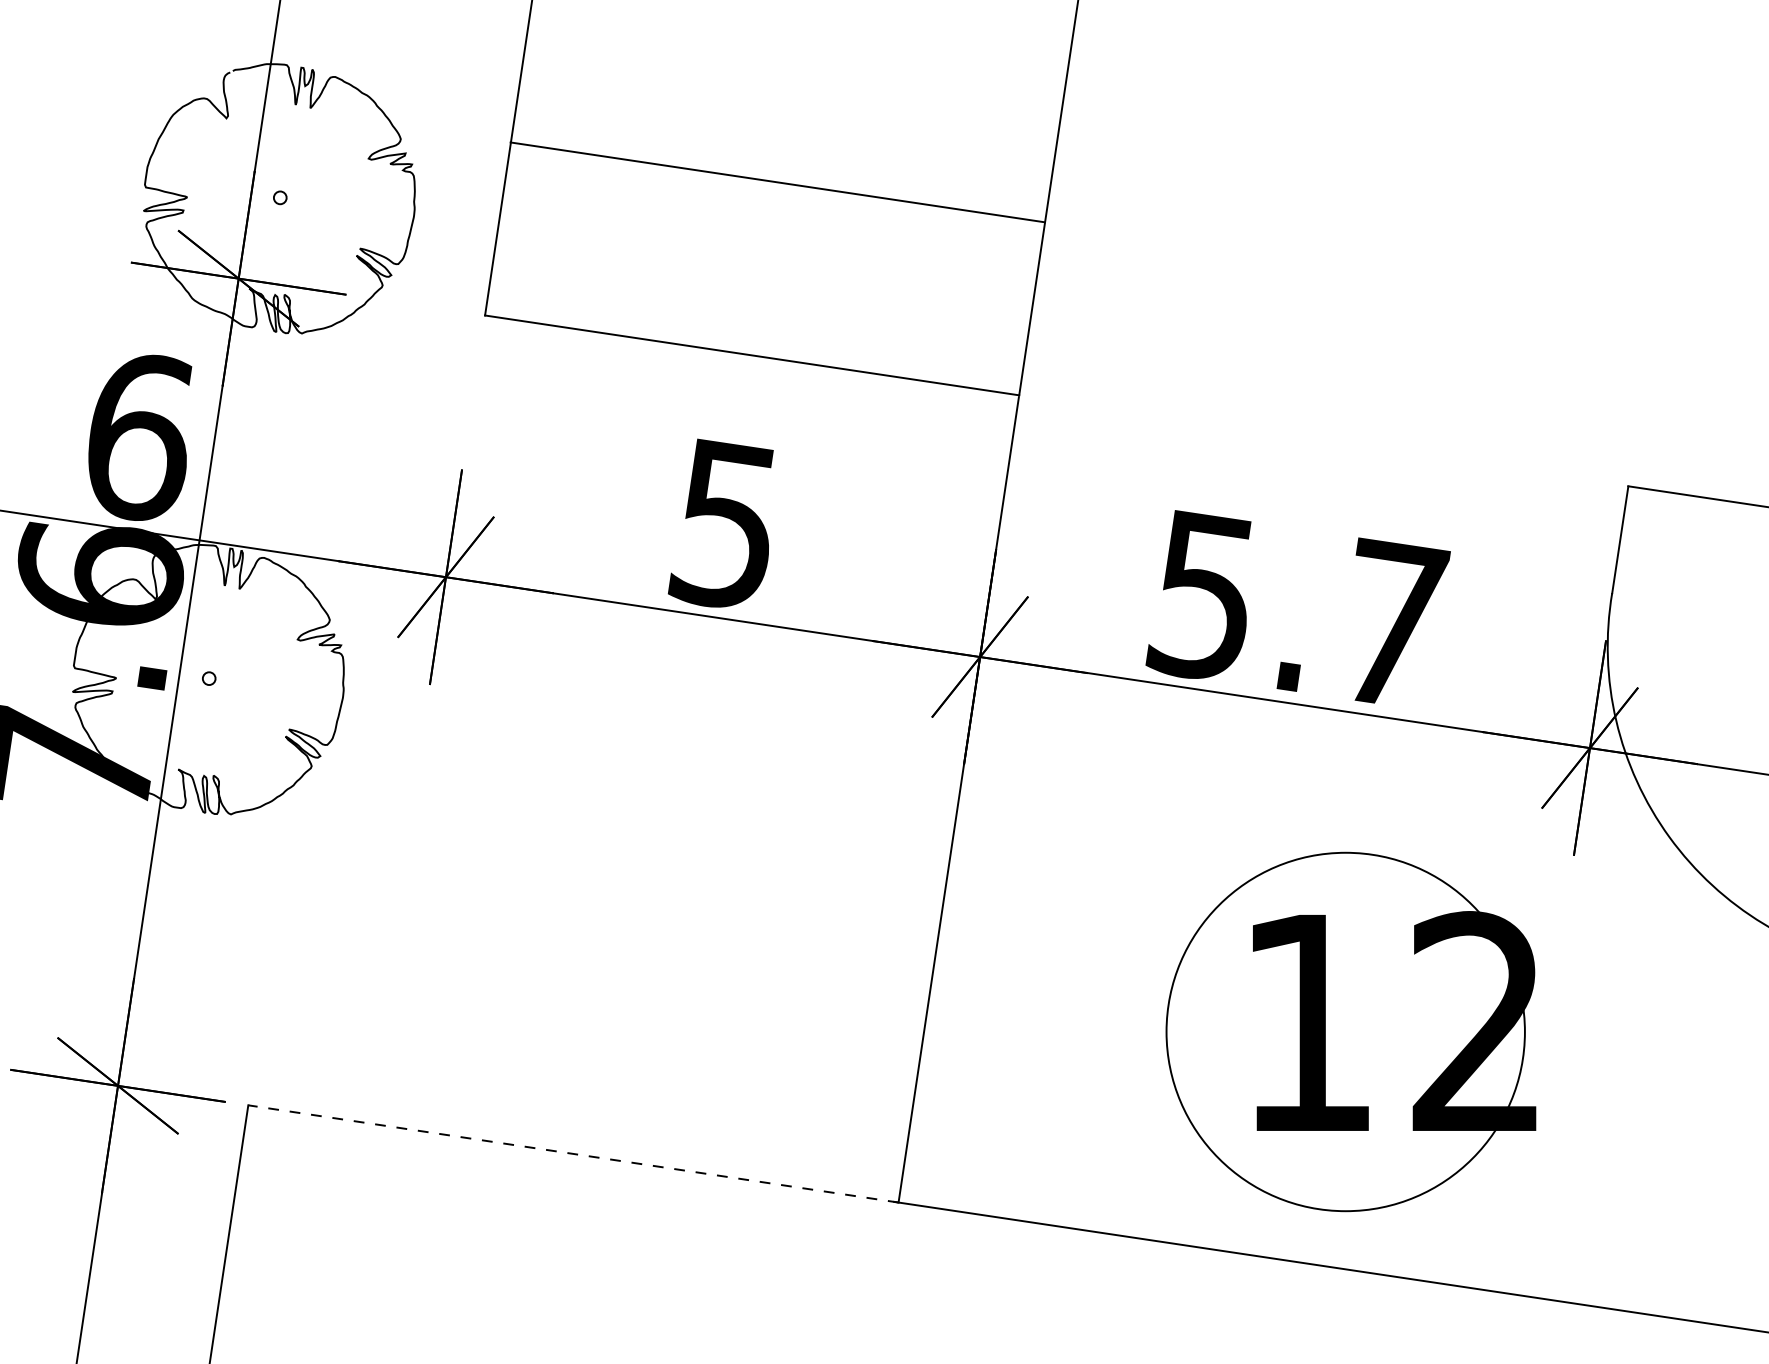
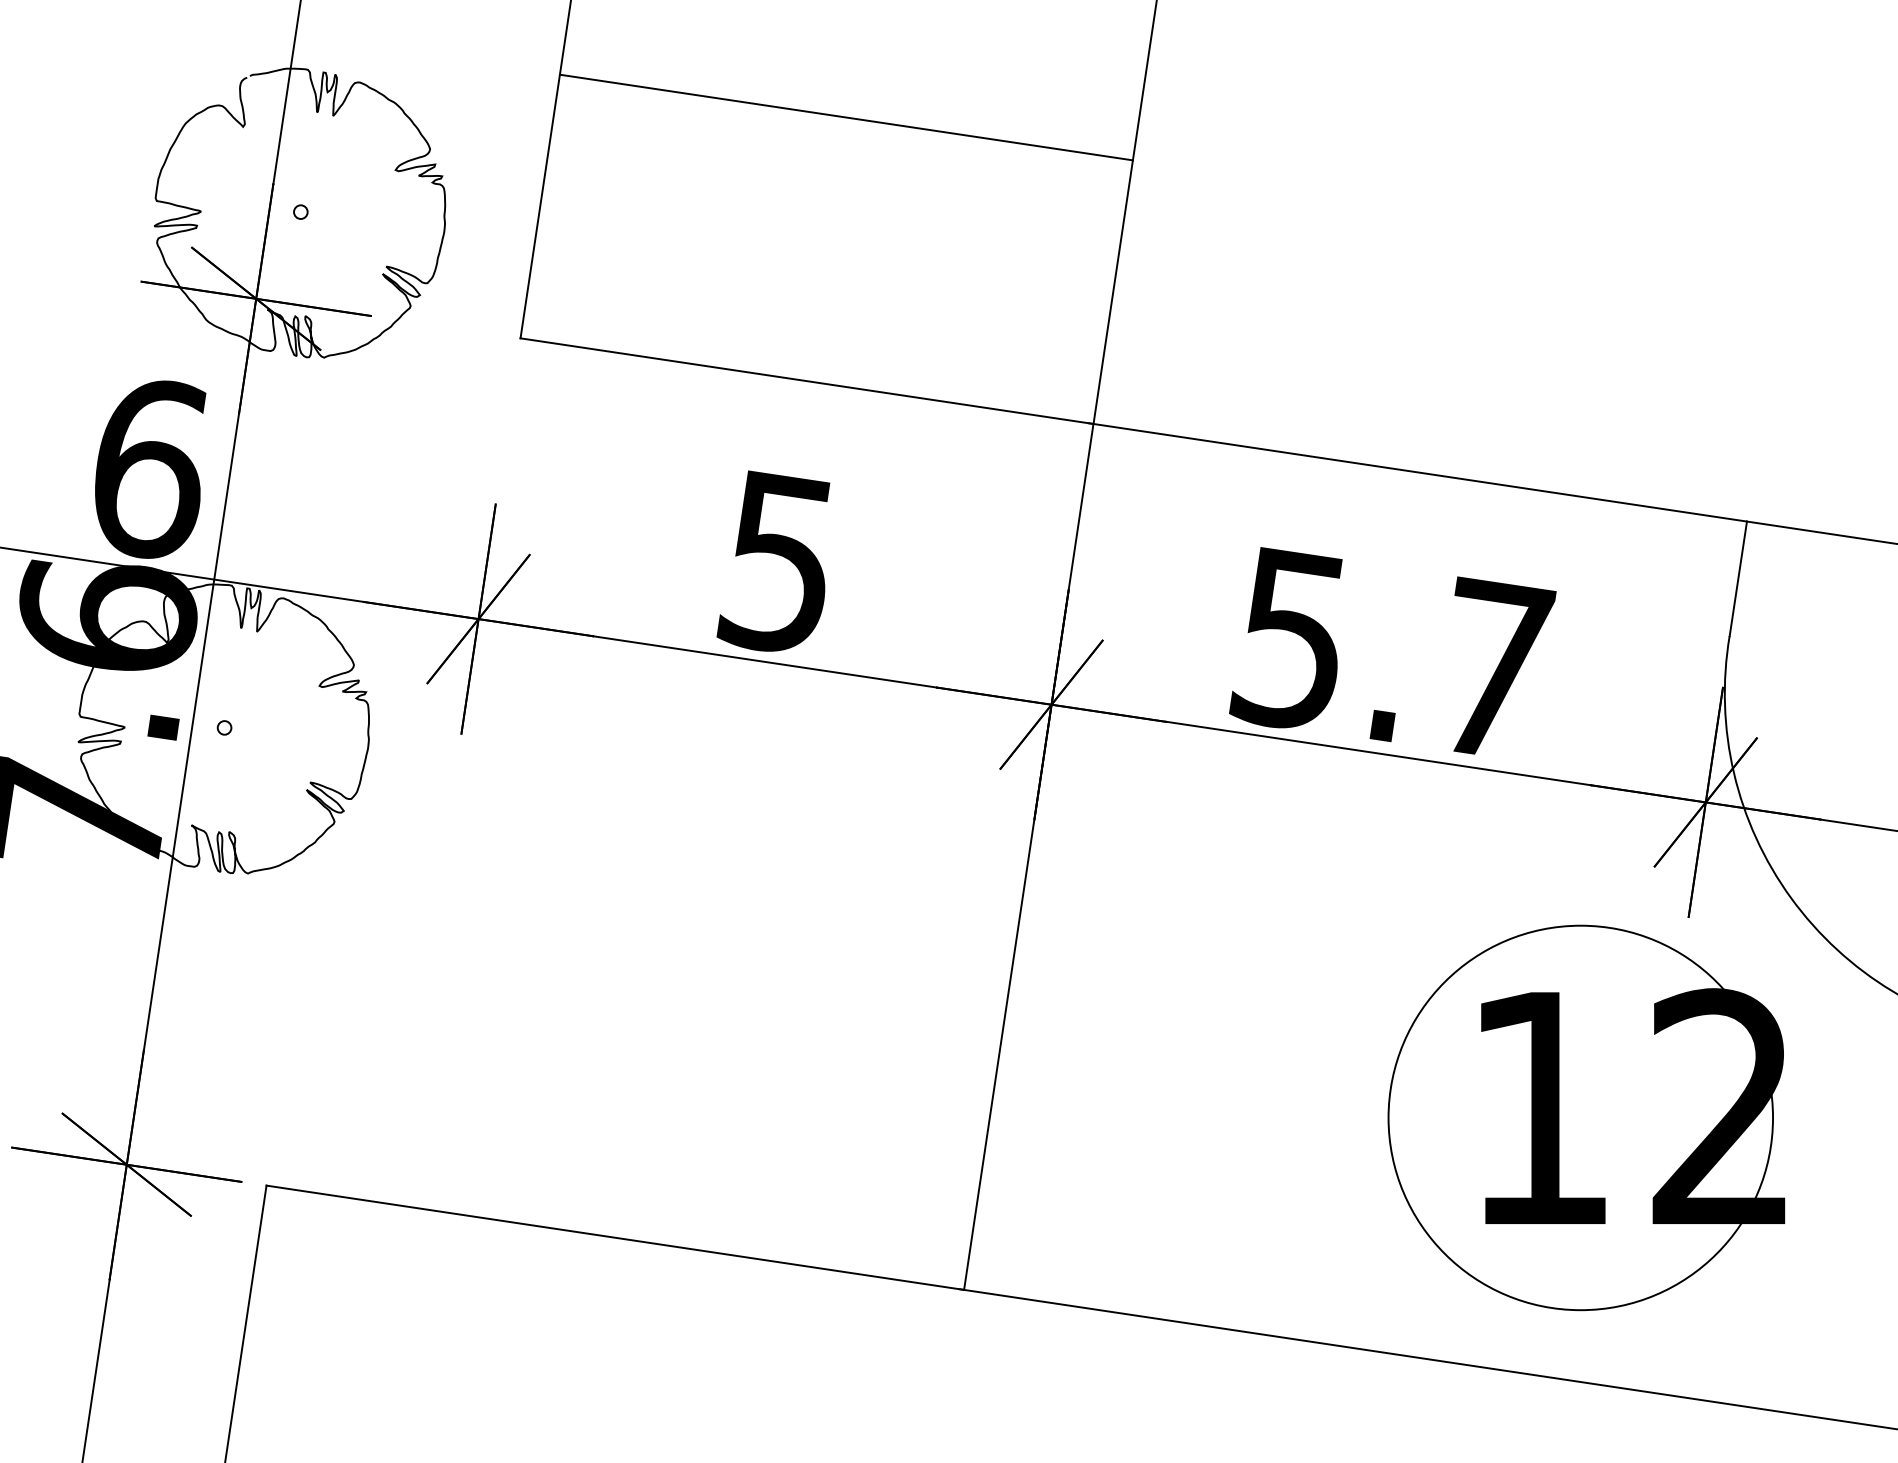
line: (776, 182) -> (845, 117), moved
line: (1321, 440) -> (1417, 472), added
part: (1351, 1031) -> (1586, 1117), moved
line: (573, 1153) -> (615, 1237), dashed -> solid

